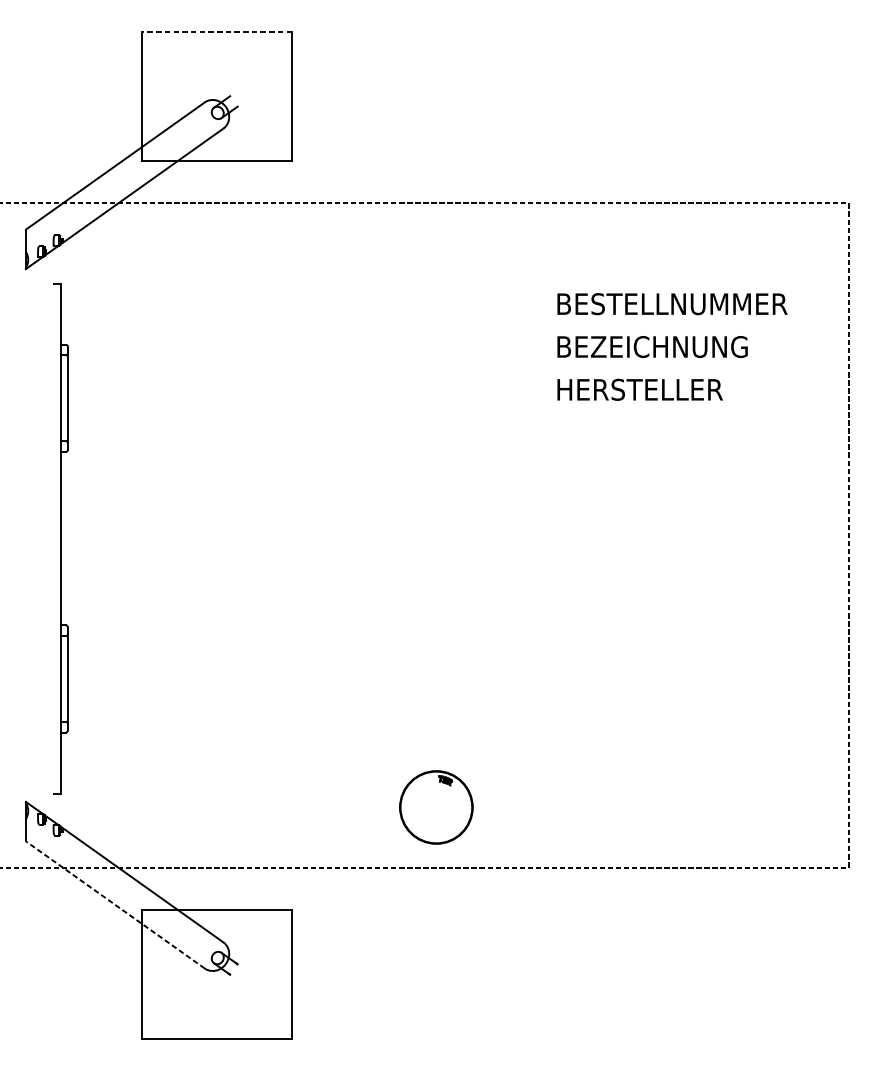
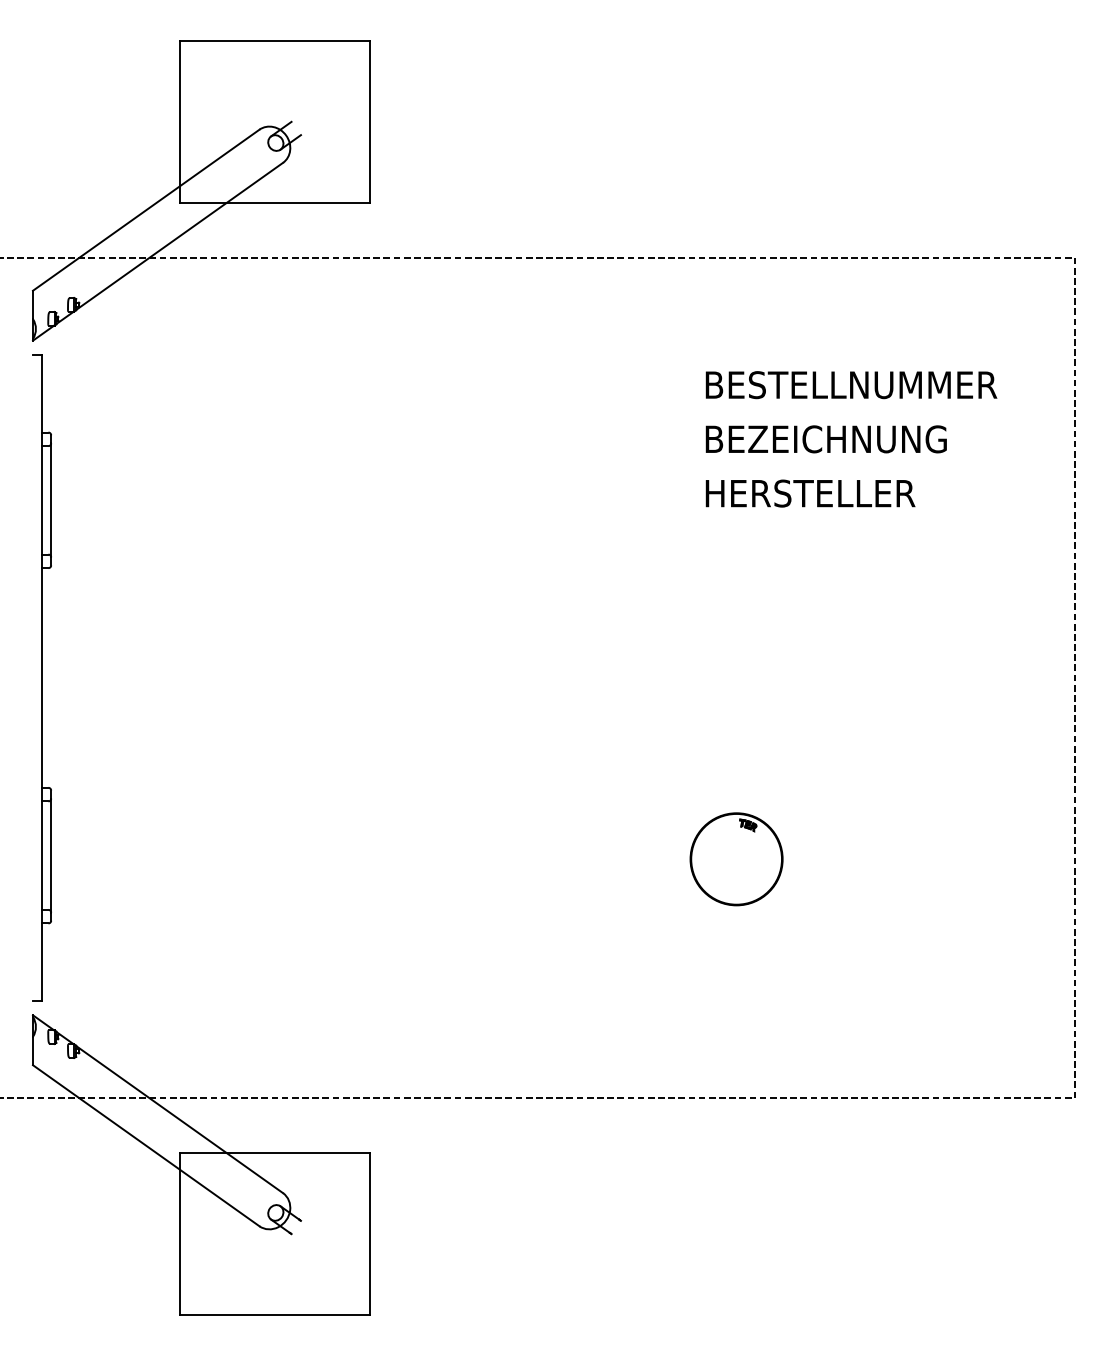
line: (216, 31) -> (274, 40), dashed -> solid
part: (60, 538) -> (41, 677), moved
part: (436, 807) -> (736, 859), moved
line: (115, 904) -> (146, 1145), dashed -> solid

